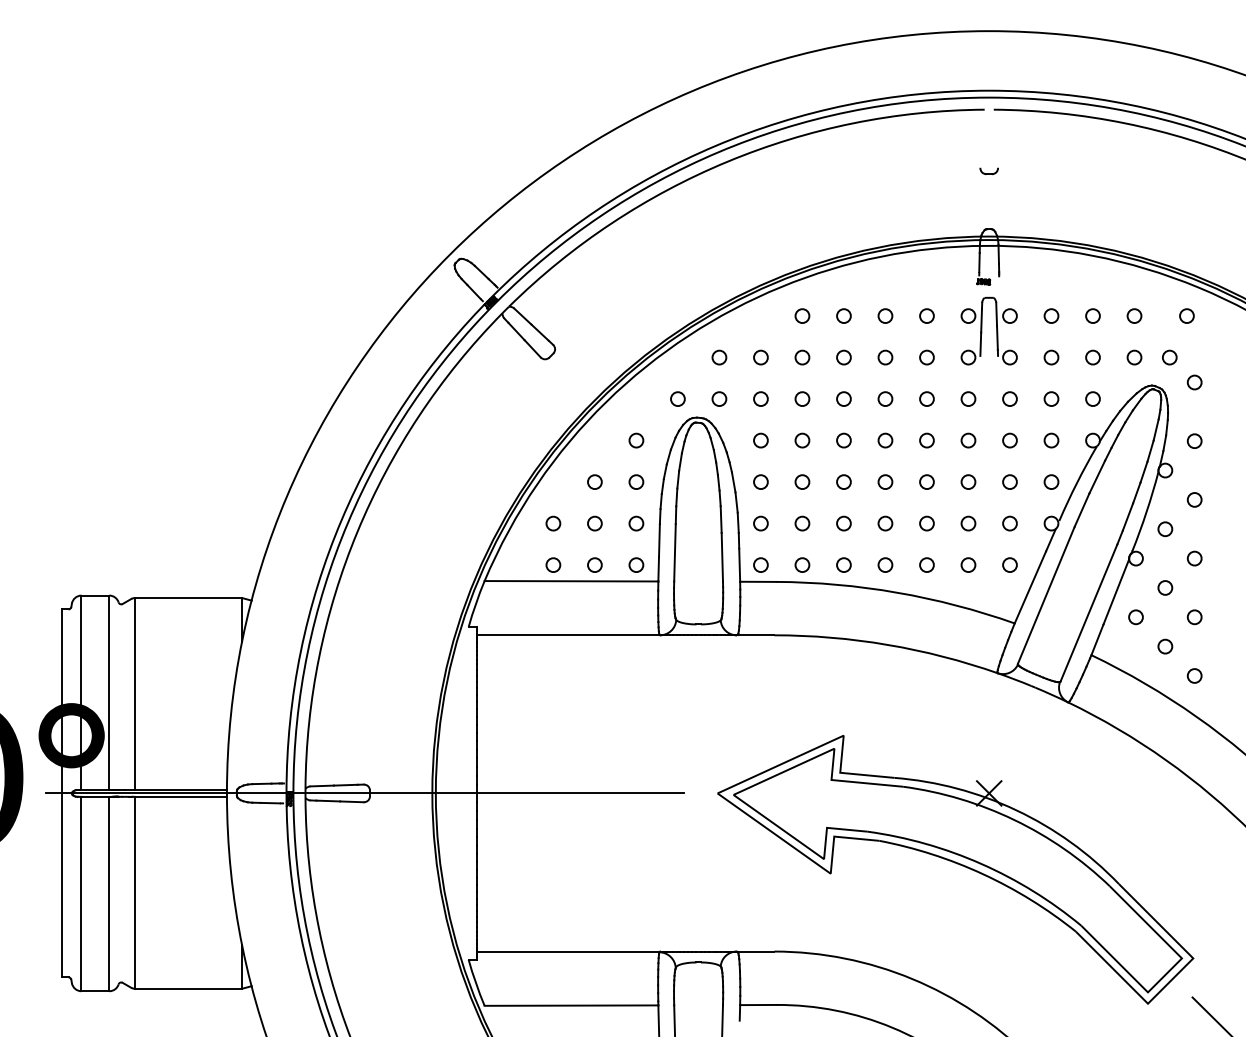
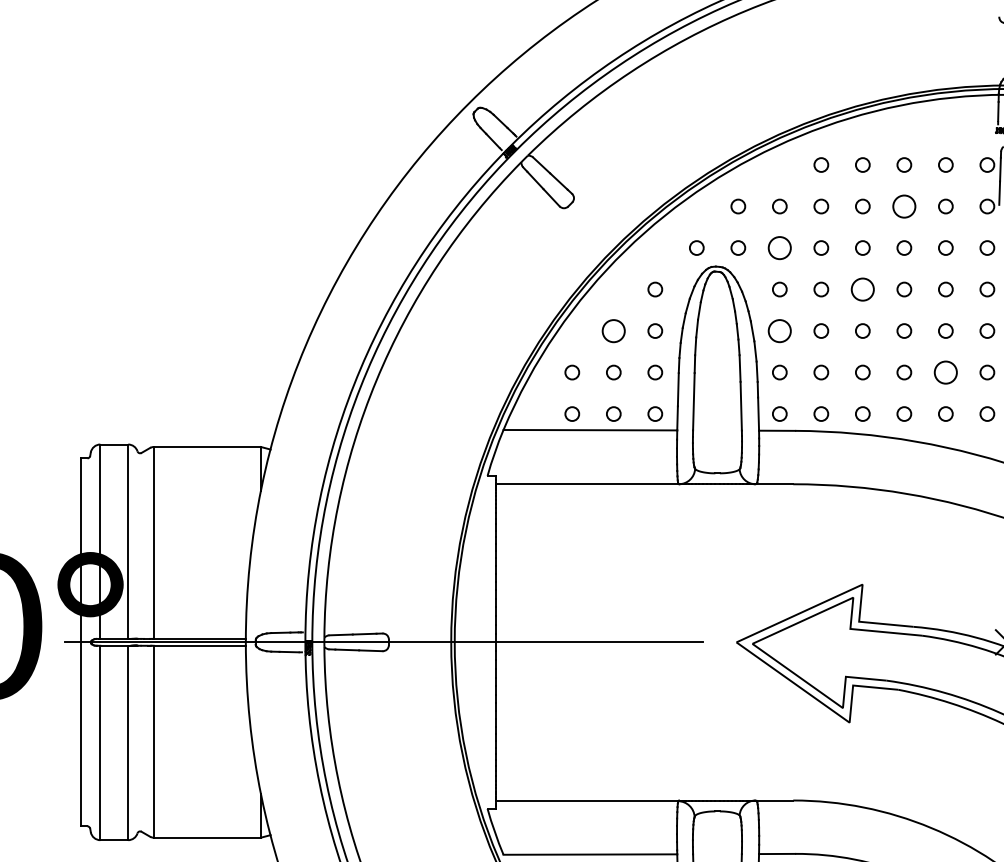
circle: (885, 357) -> (904, 206), size x1.6
circle: (760, 398) -> (779, 247), size x1.6
circle: (843, 440) -> (862, 289), size x1.6
circle: (594, 481) -> (613, 330), size x1.6
circle: (760, 481) -> (779, 330), size x1.6
circle: (926, 523) -> (945, 372), size x1.6

